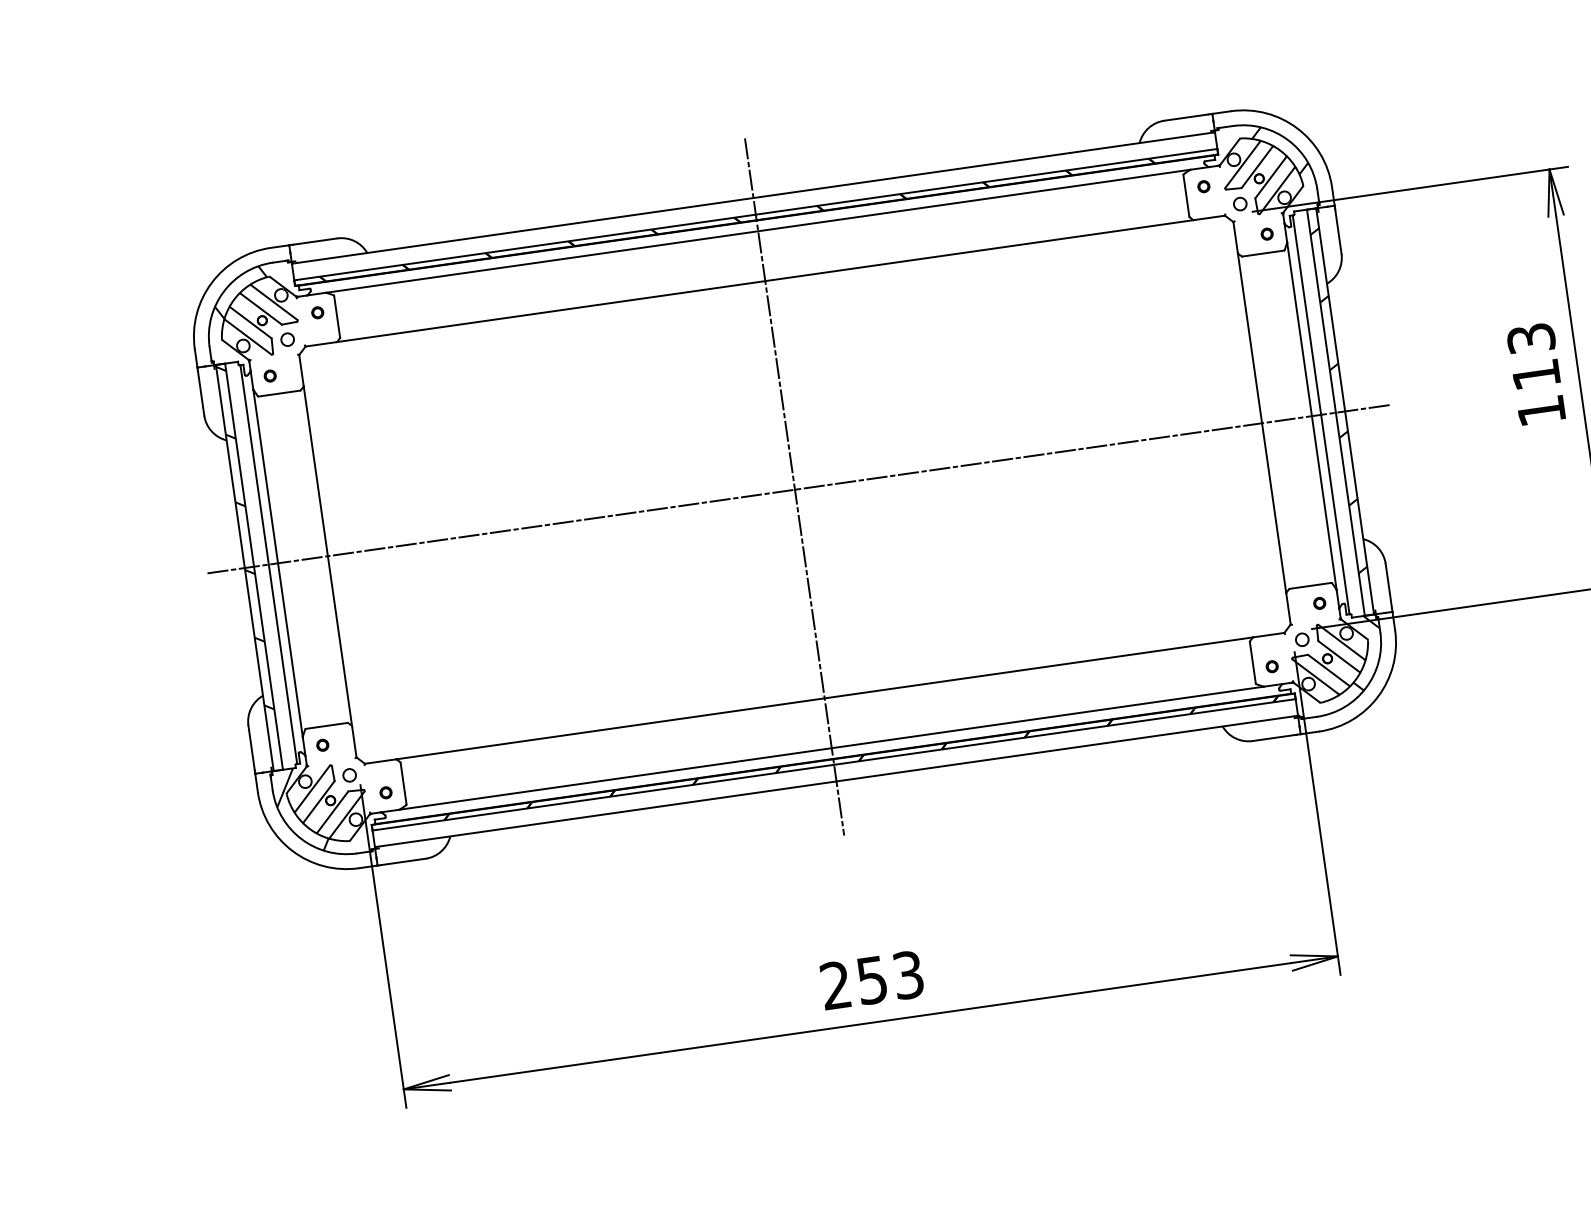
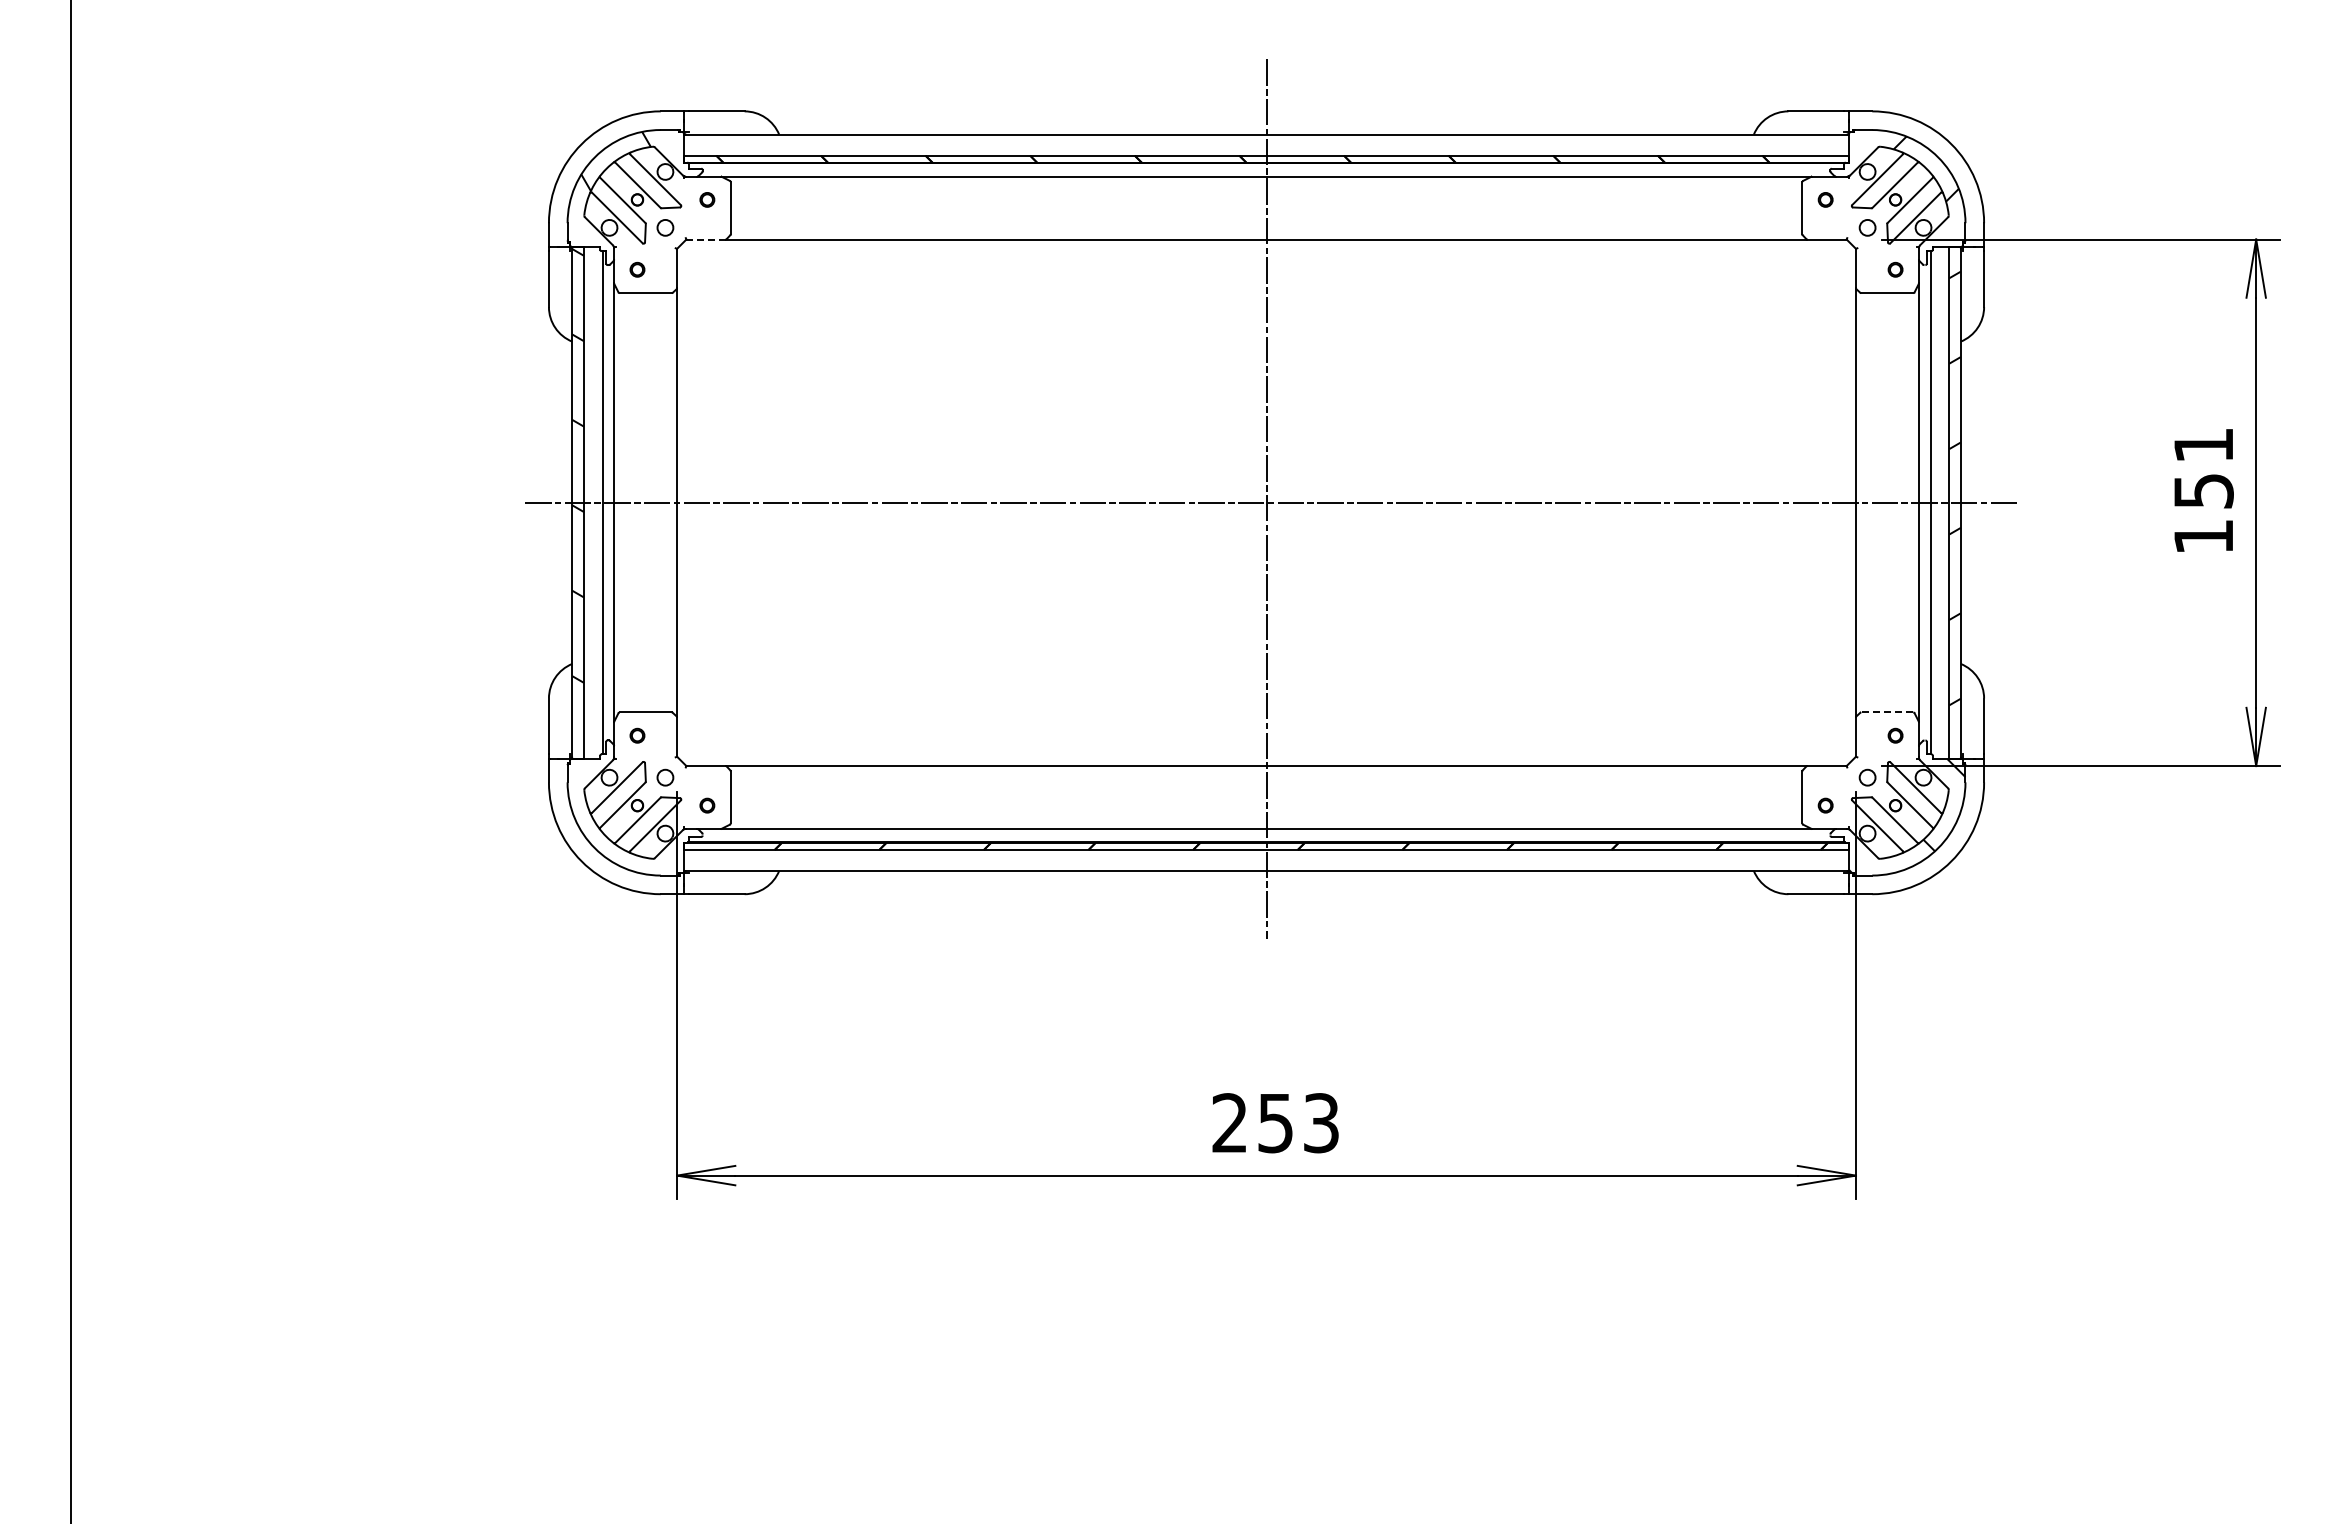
line: (321, 344) -> (706, 239), solid -> dashed
text: (1533, 356) -> (2203, 468), 113 -> 151
line: (1309, 586) -> (1886, 712), solid -> dashed
hatch: (300, 803) -> (599, 803), removed

